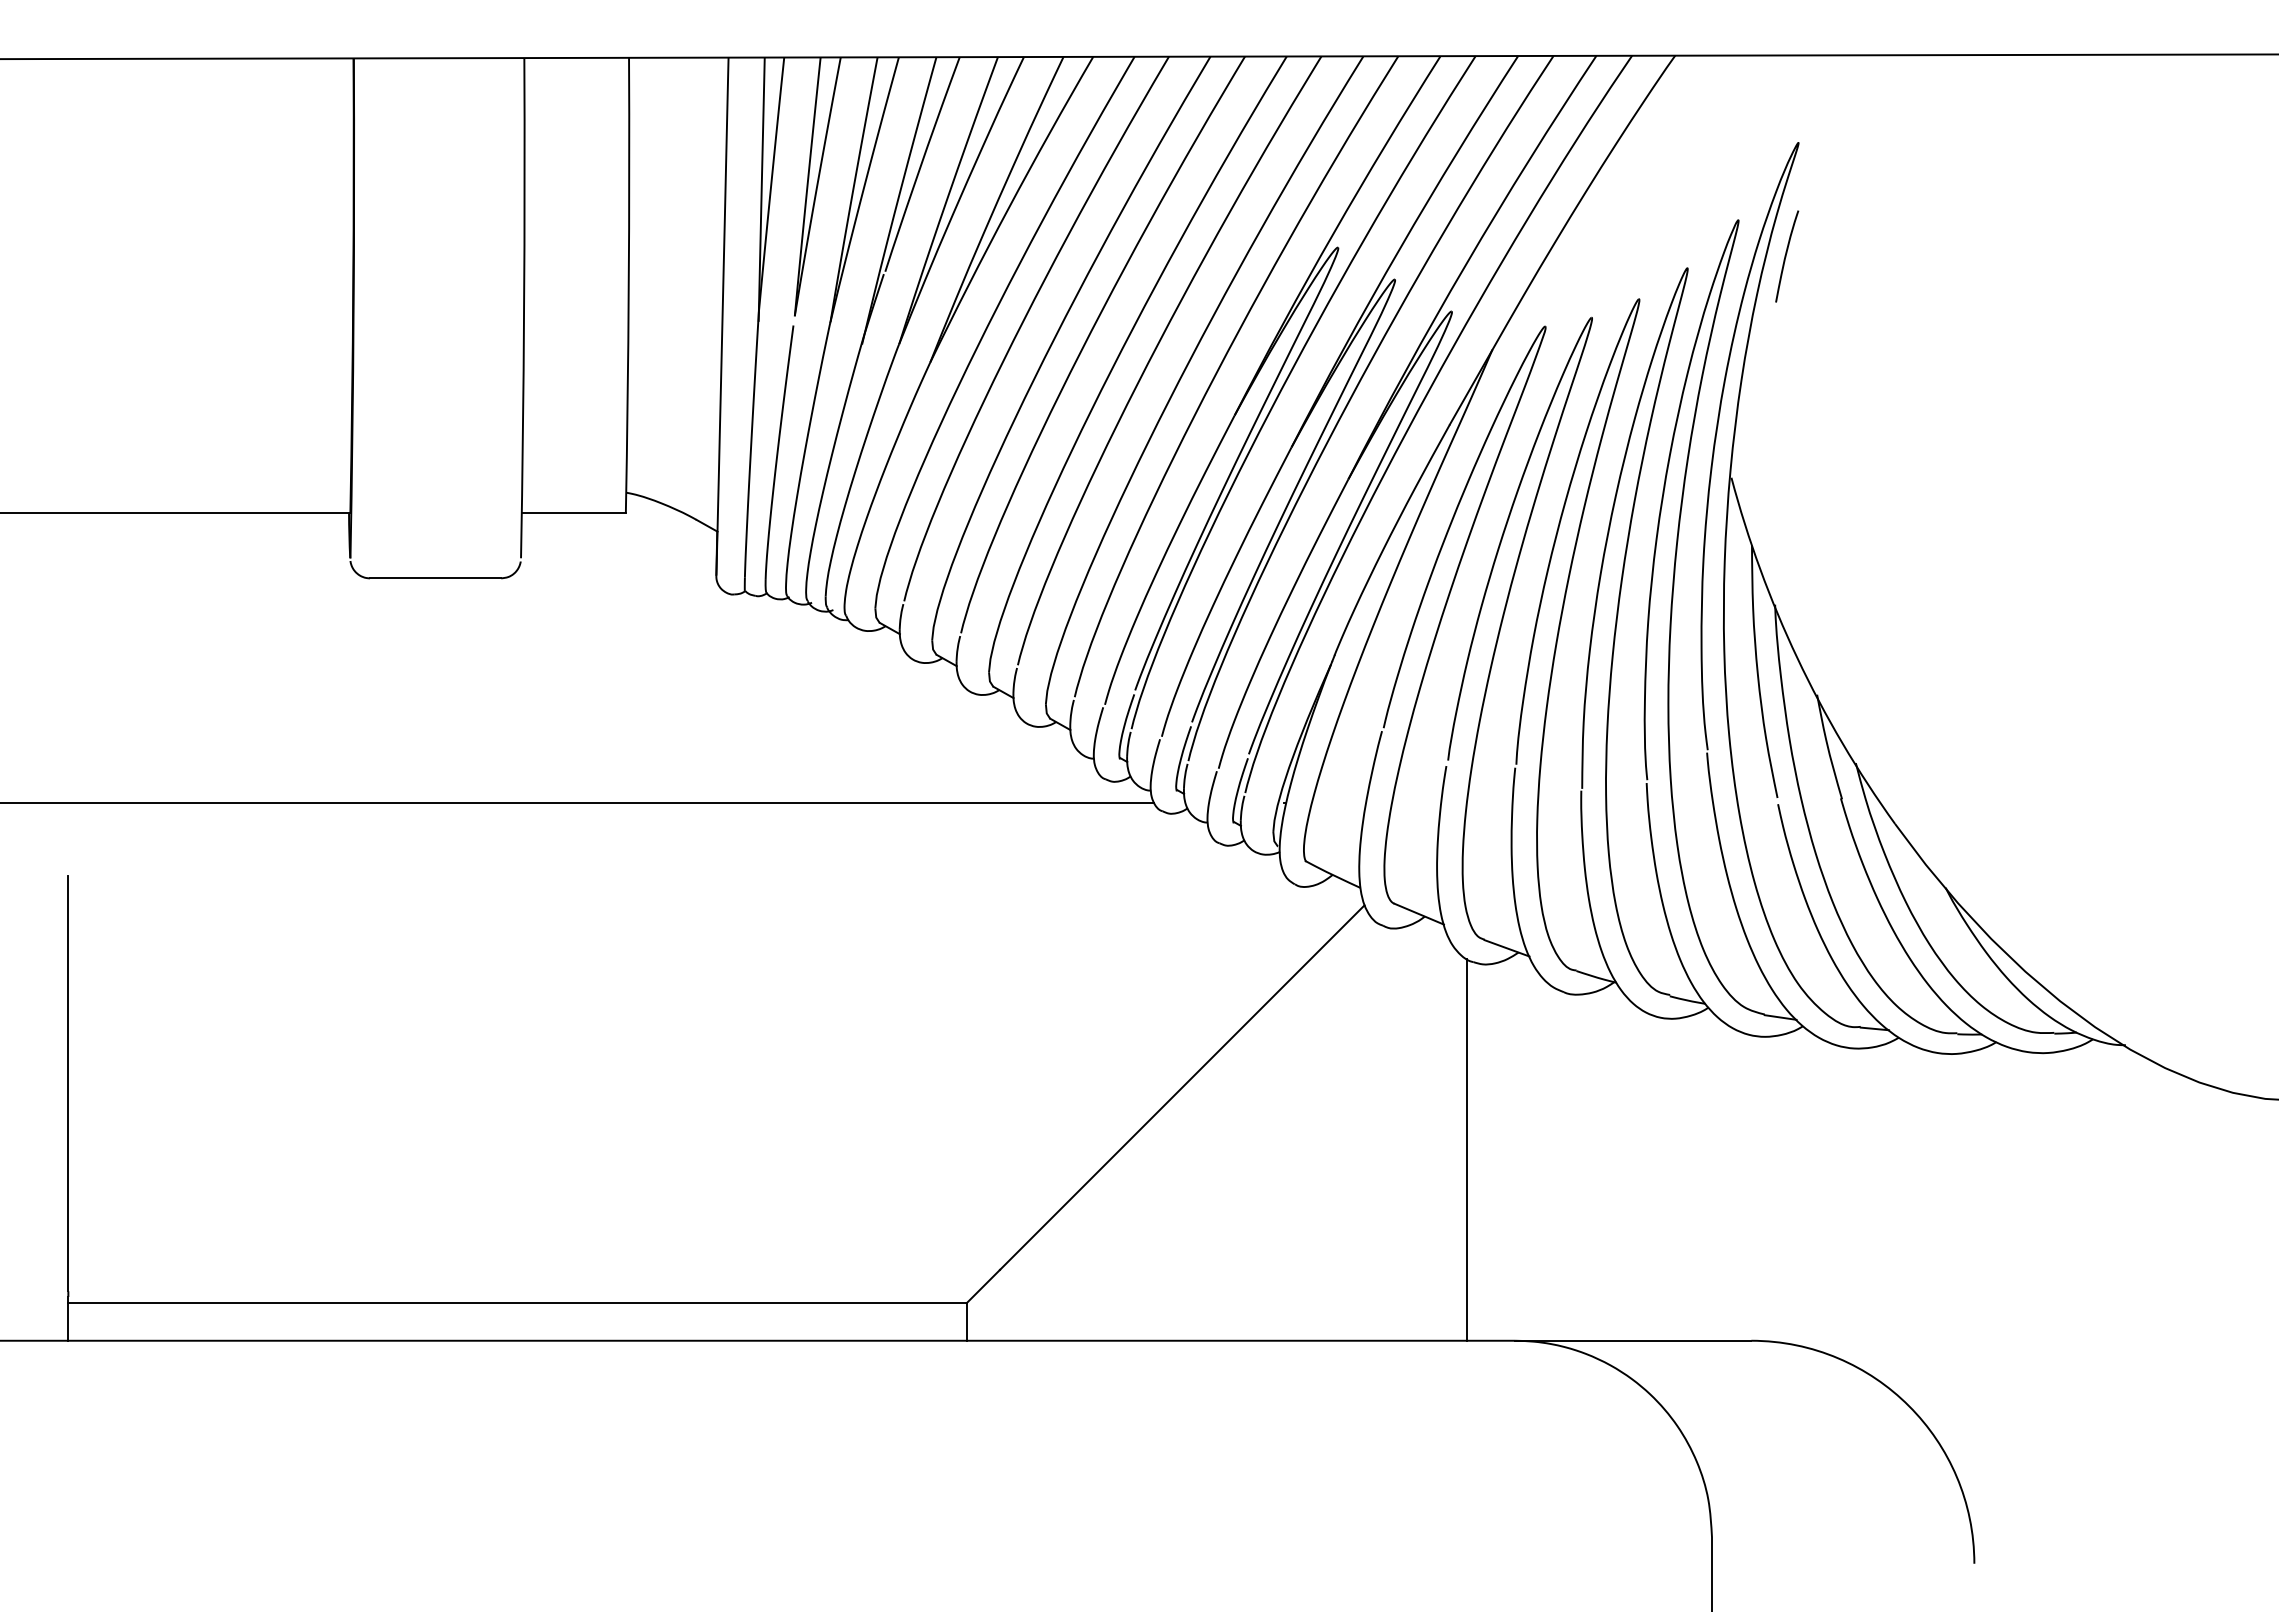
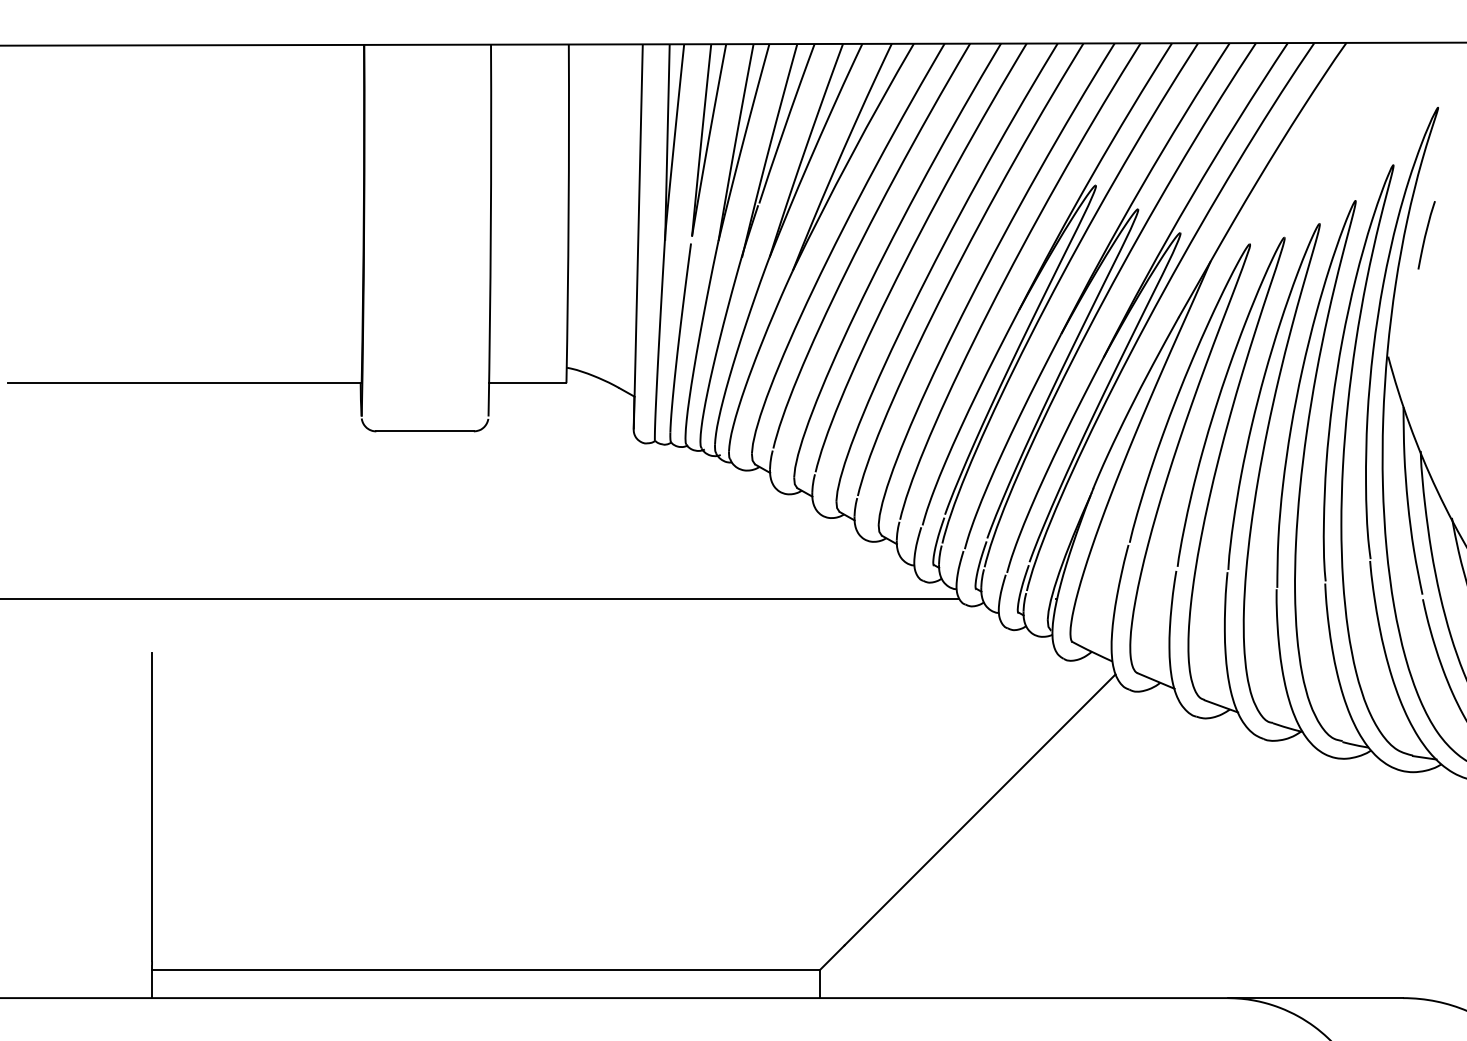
curve: (1786, 256) -> (1426, 235), moved
line: (1466, 1149) -> (1191, 855), removed

